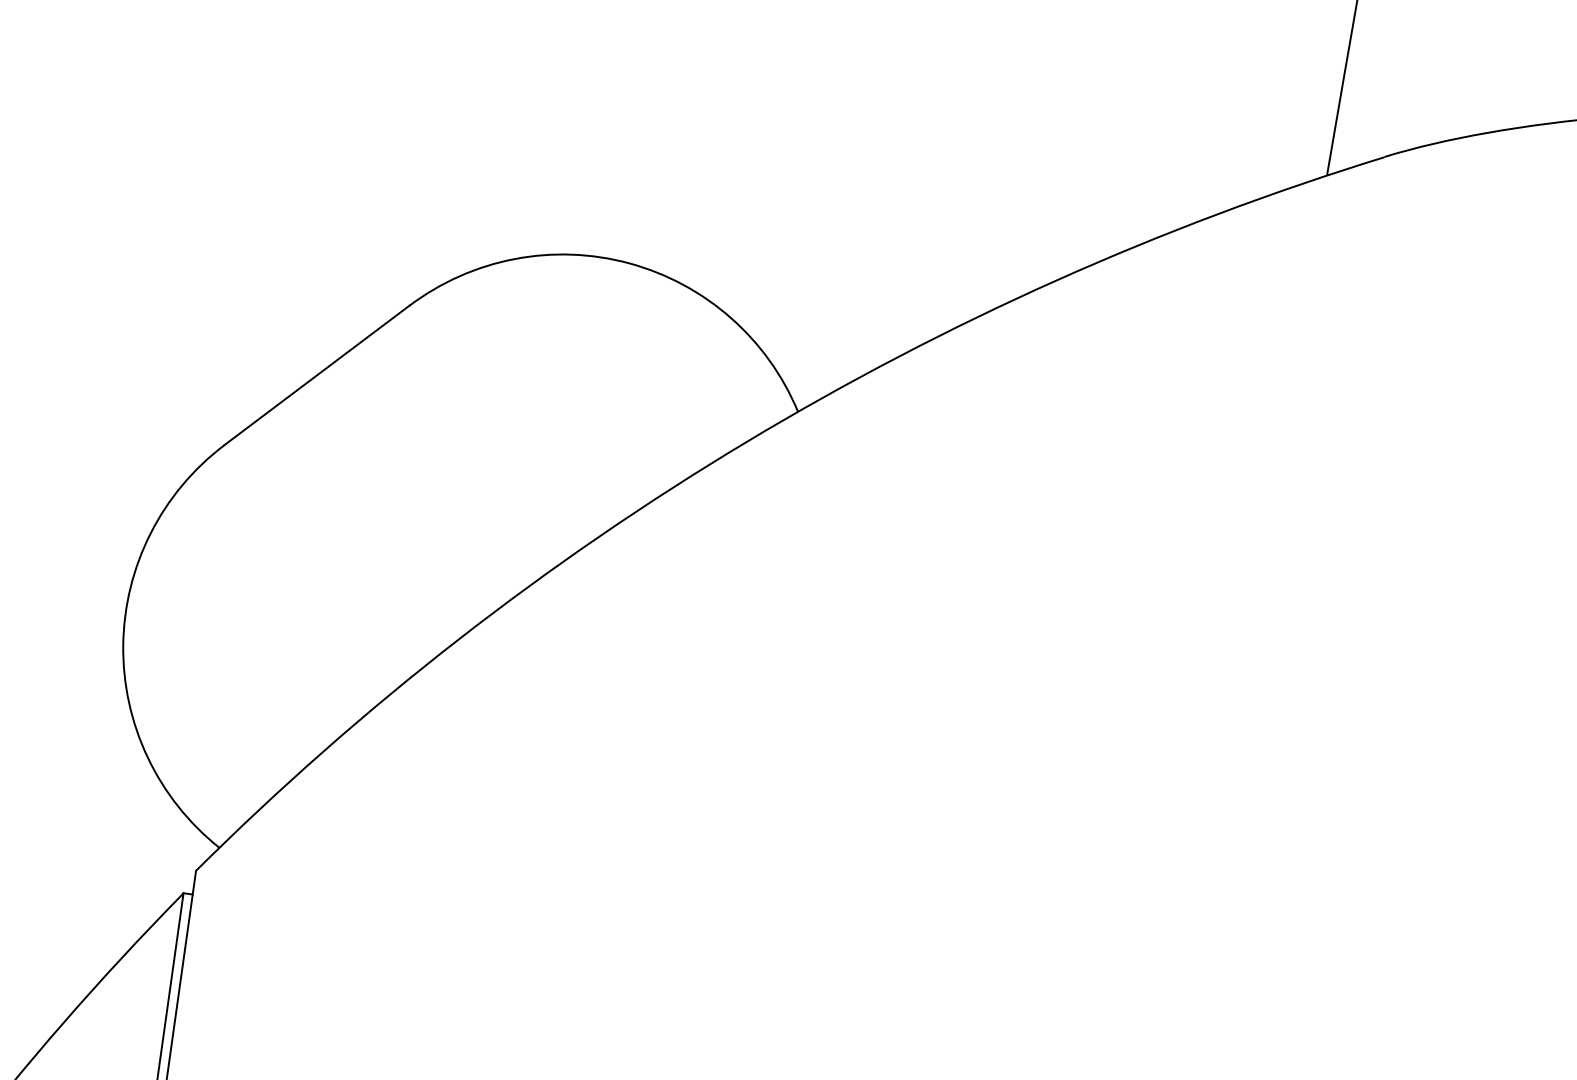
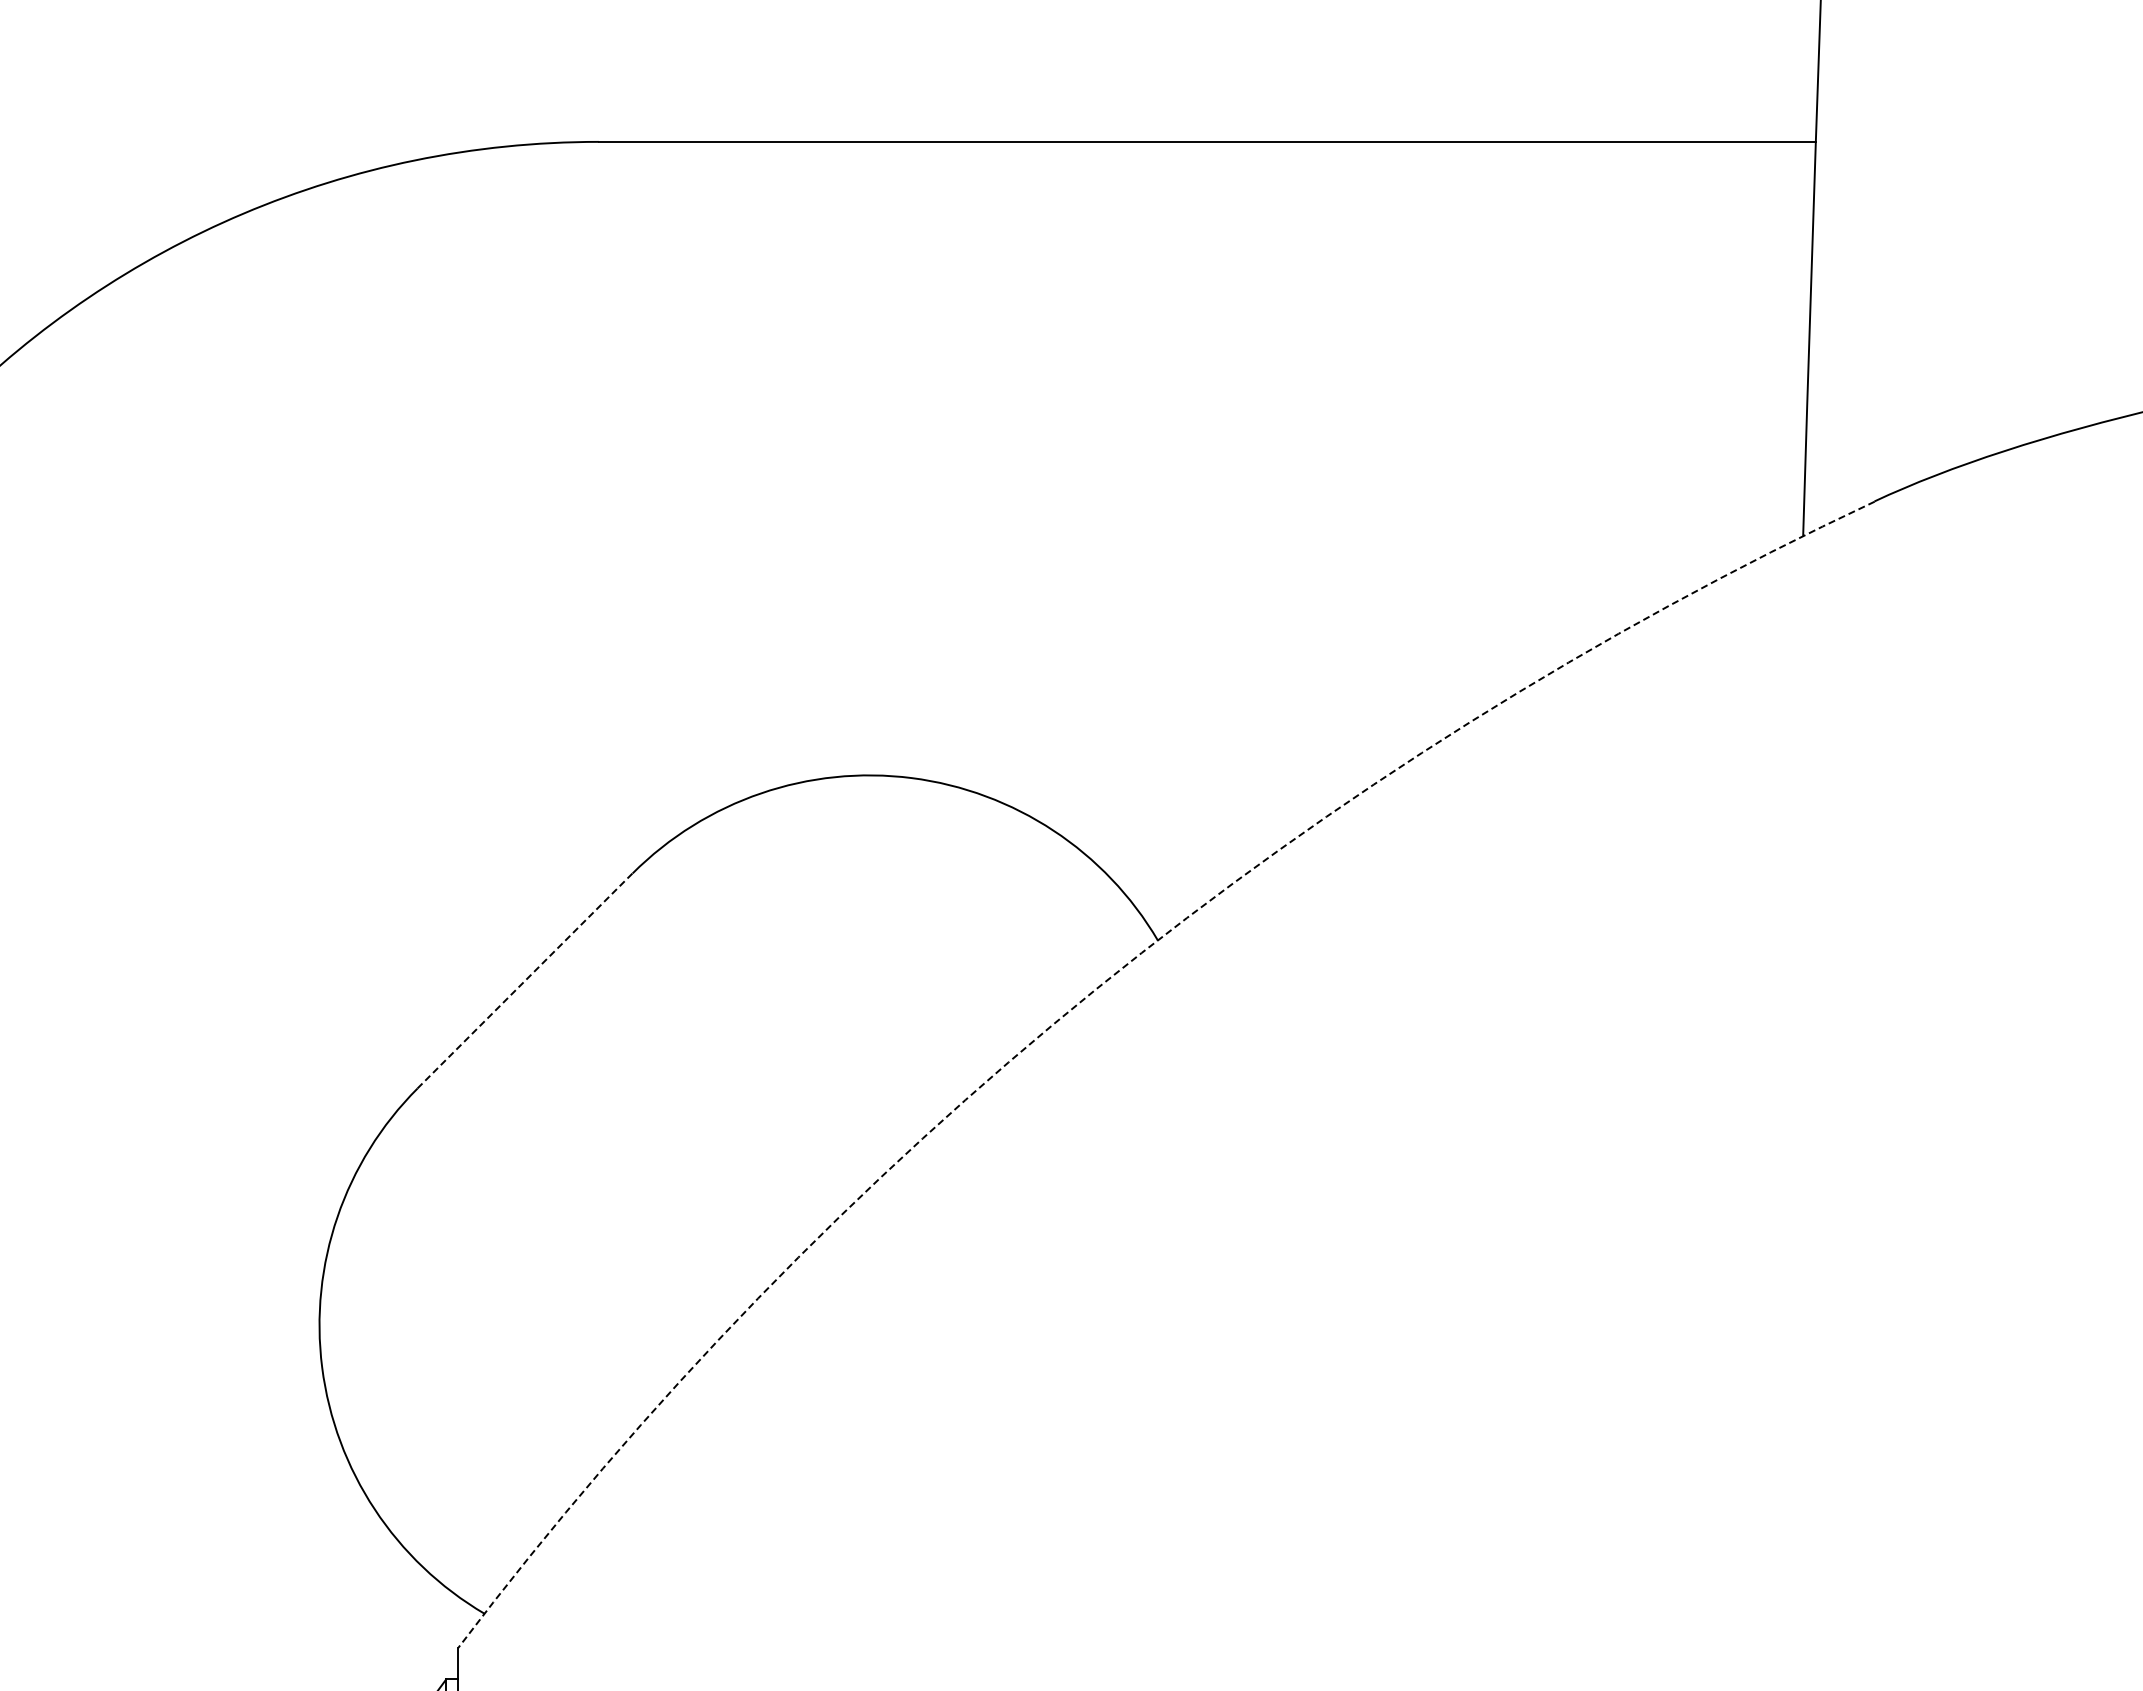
line: (317, 375) -> (525, 980), solid -> dashed
arc: (746, 441) -> (1096, 988), solid -> dashed

